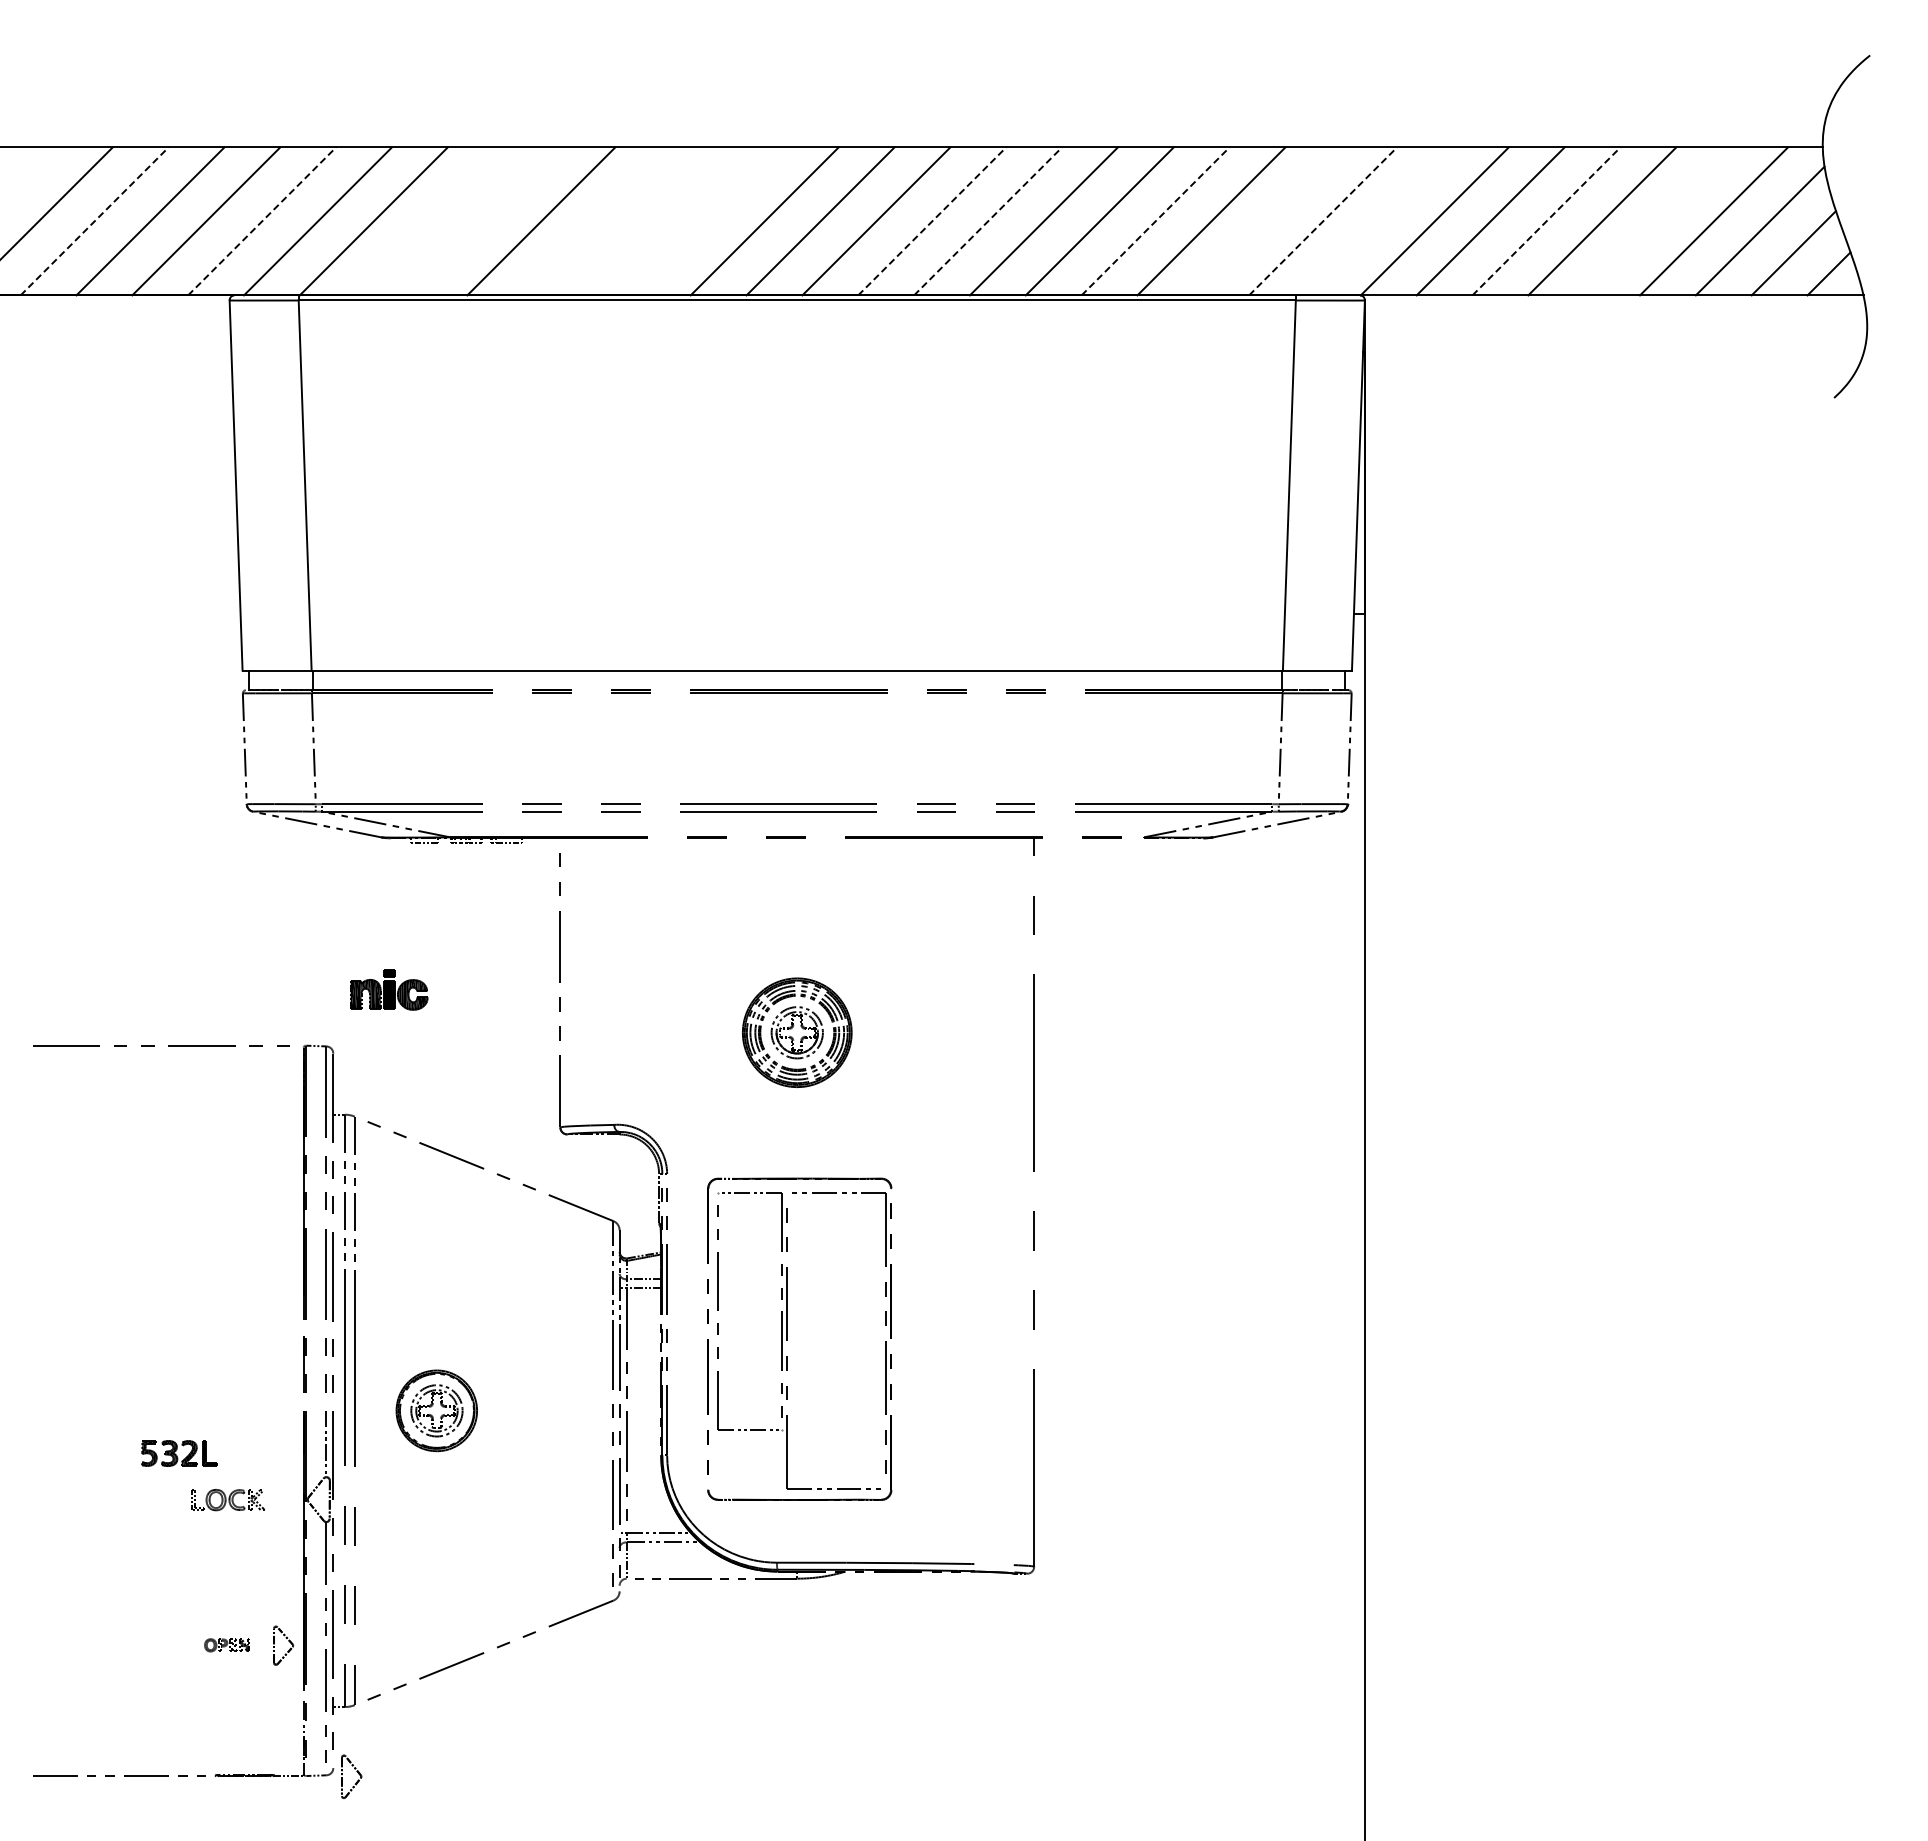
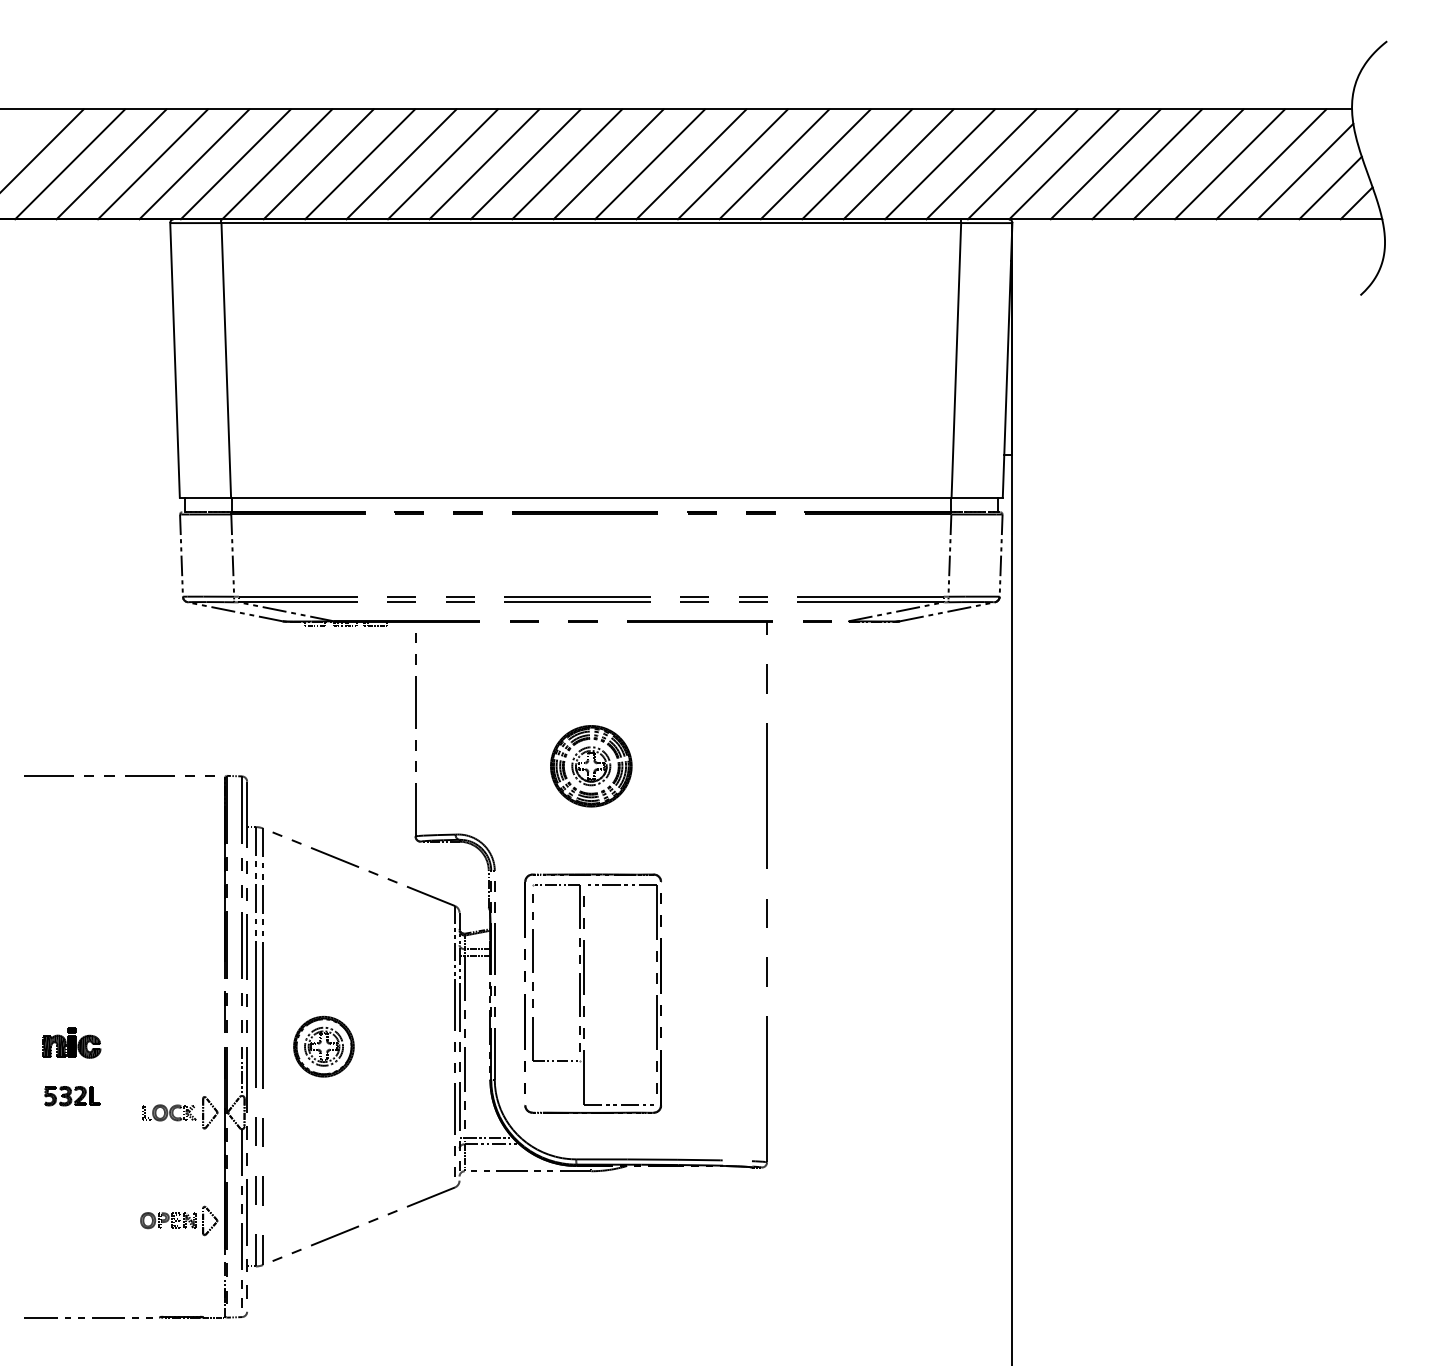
line: (94, 221) -> (70, 164), dashed -> solid
line: (262, 221) -> (194, 164), dashed -> solid
line: (429, 221) -> (318, 164), added
line: (485, 221) -> (360, 164), added
line: (597, 221) -> (443, 164), added
line: (653, 221) -> (484, 164), added
line: (708, 221) -> (525, 164), added
line: (932, 221) -> (691, 164), dashed -> solid
line: (988, 221) -> (733, 164), dashed -> solid
line: (1155, 221) -> (857, 164), dashed -> solid
line: (1267, 221) -> (940, 164), added
line: (1323, 221) -> (981, 164), dashed -> solid
line: (1378, 221) -> (1022, 164), added
line: (1546, 221) -> (1147, 164), dashed -> solid
line: (1658, 221) -> (1230, 164), added
part: (389, 989) -> (72, 1042), moved
part: (179, 1453) -> (72, 1096), moved
part: (226, 1645) -> (167, 1220), size x1.67
part: (356, 1771) -> (213, 1108), moved

